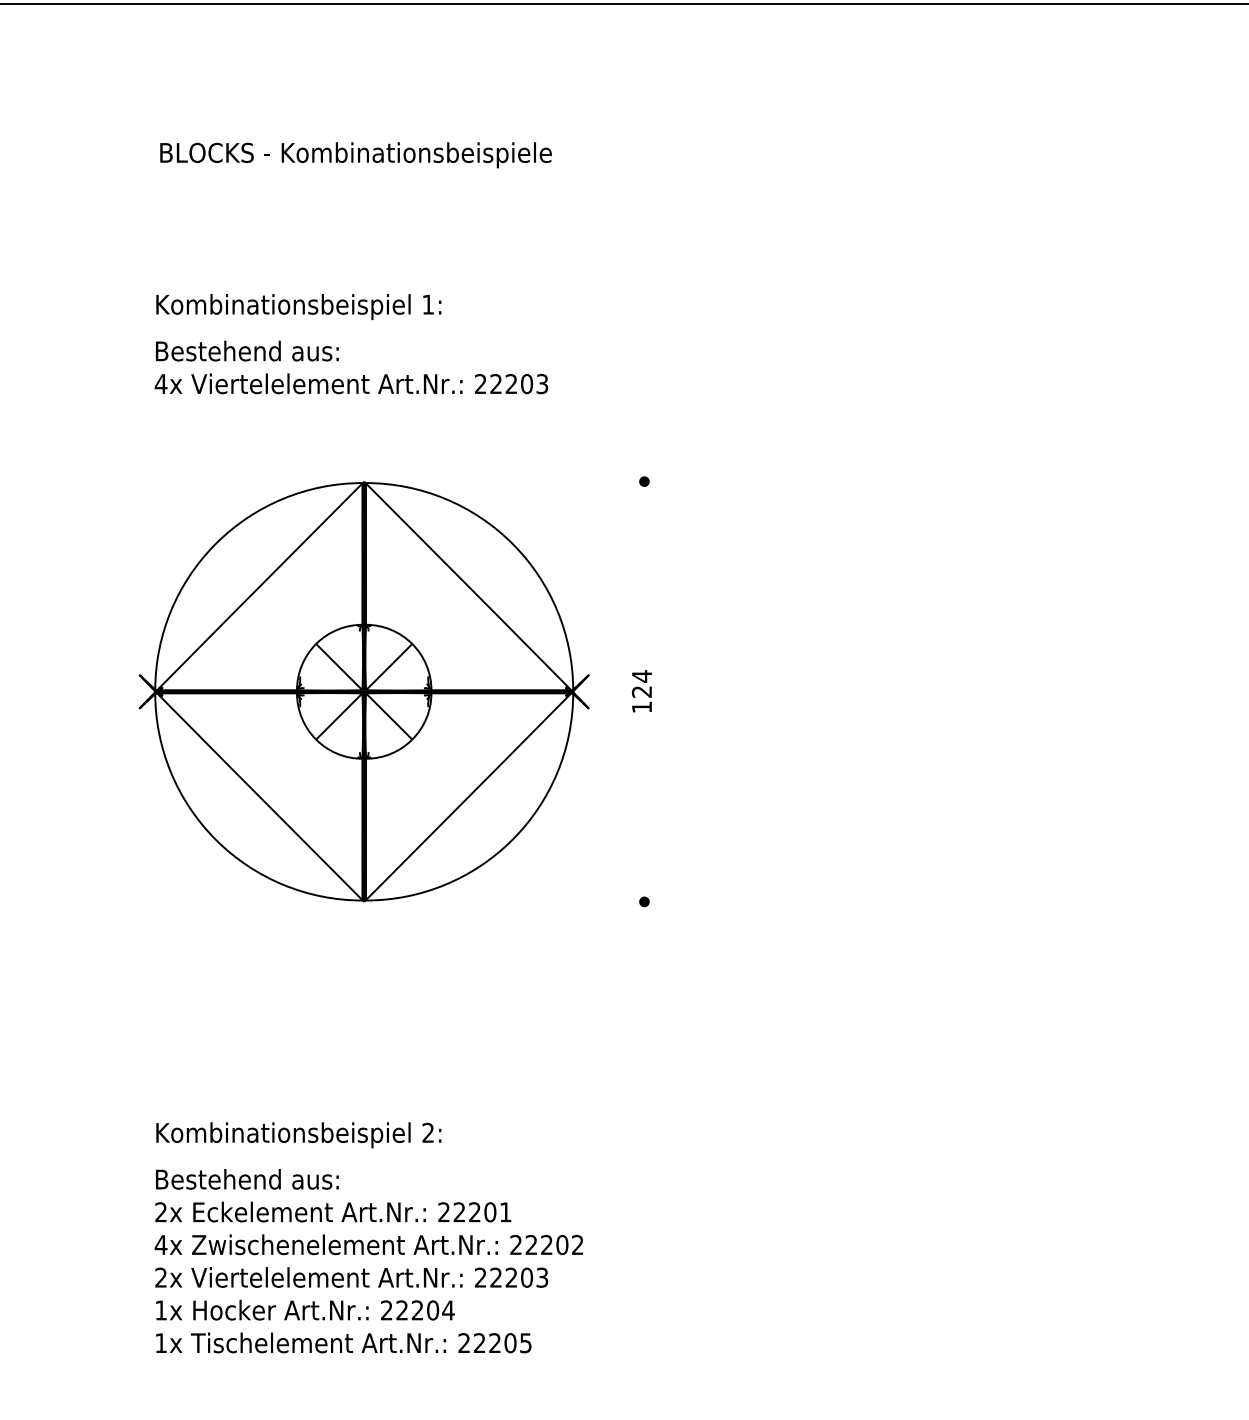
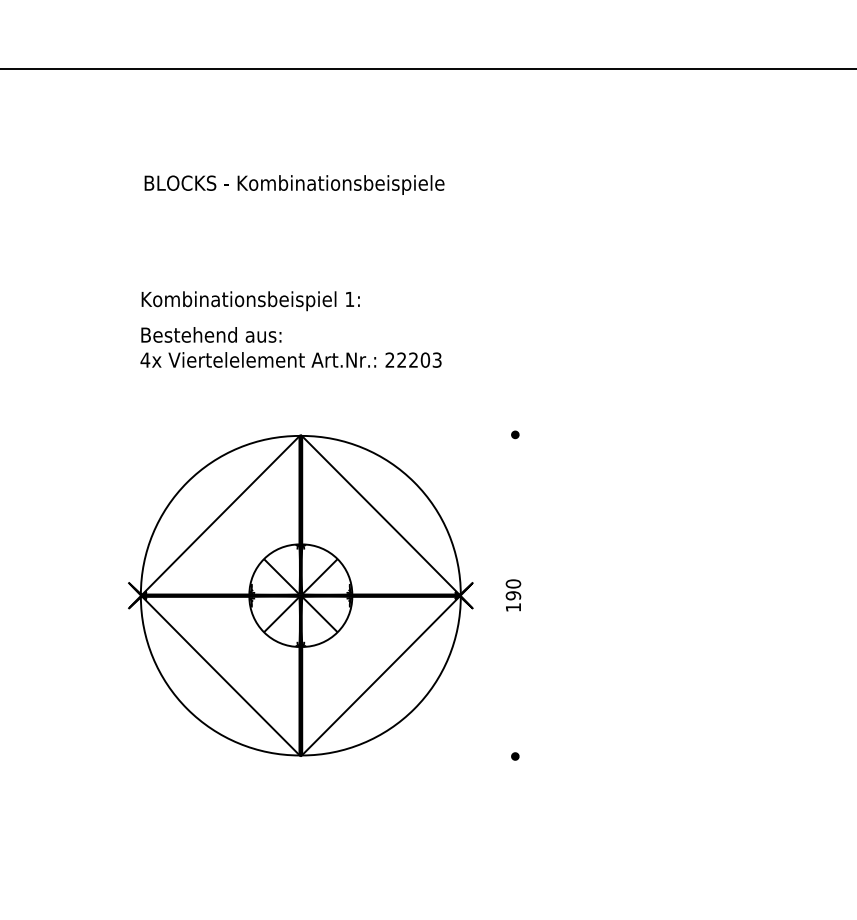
text: (641, 683) -> (513, 589), 124 -> 190

